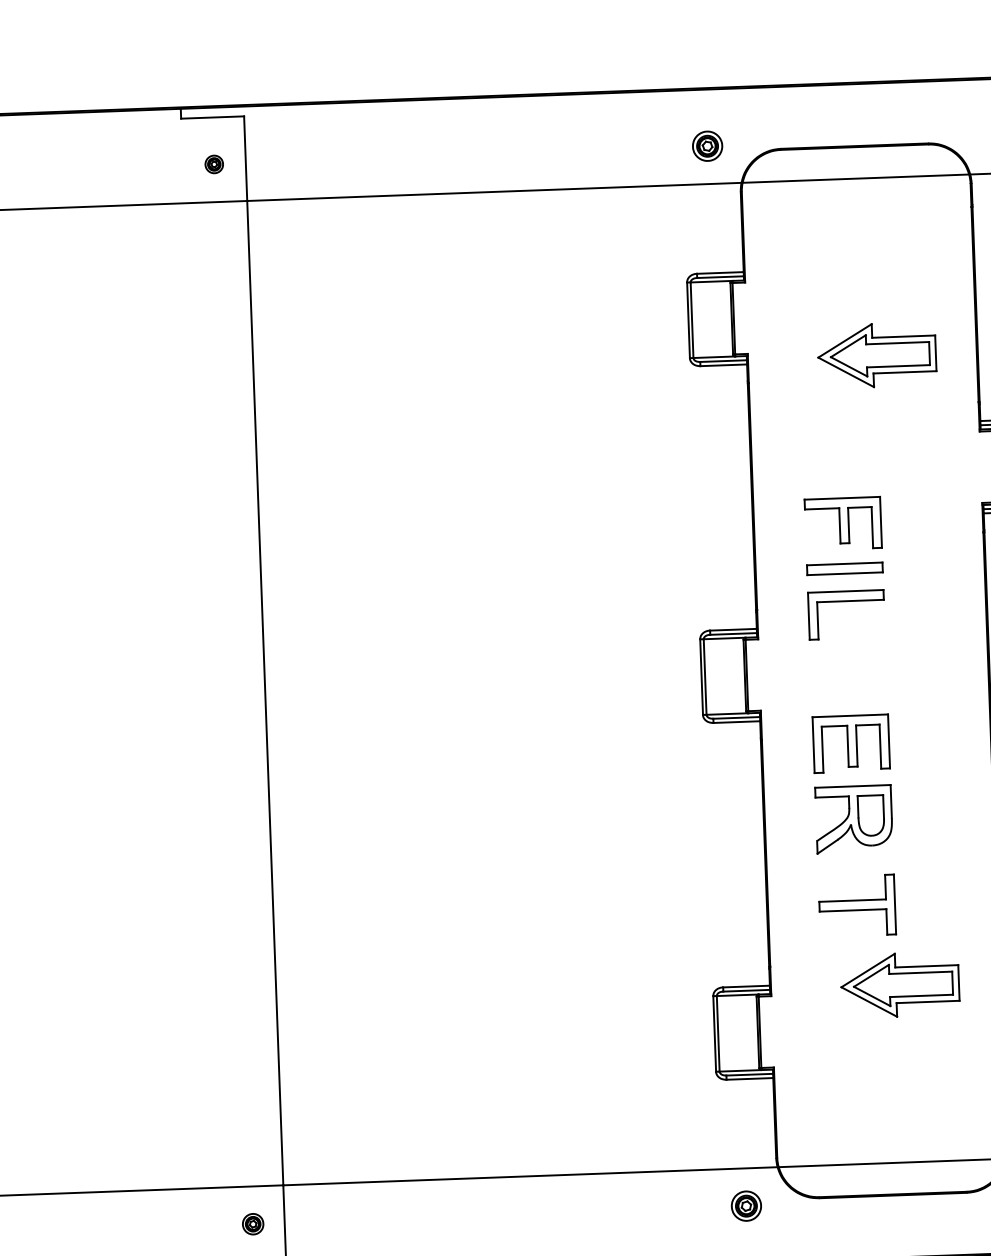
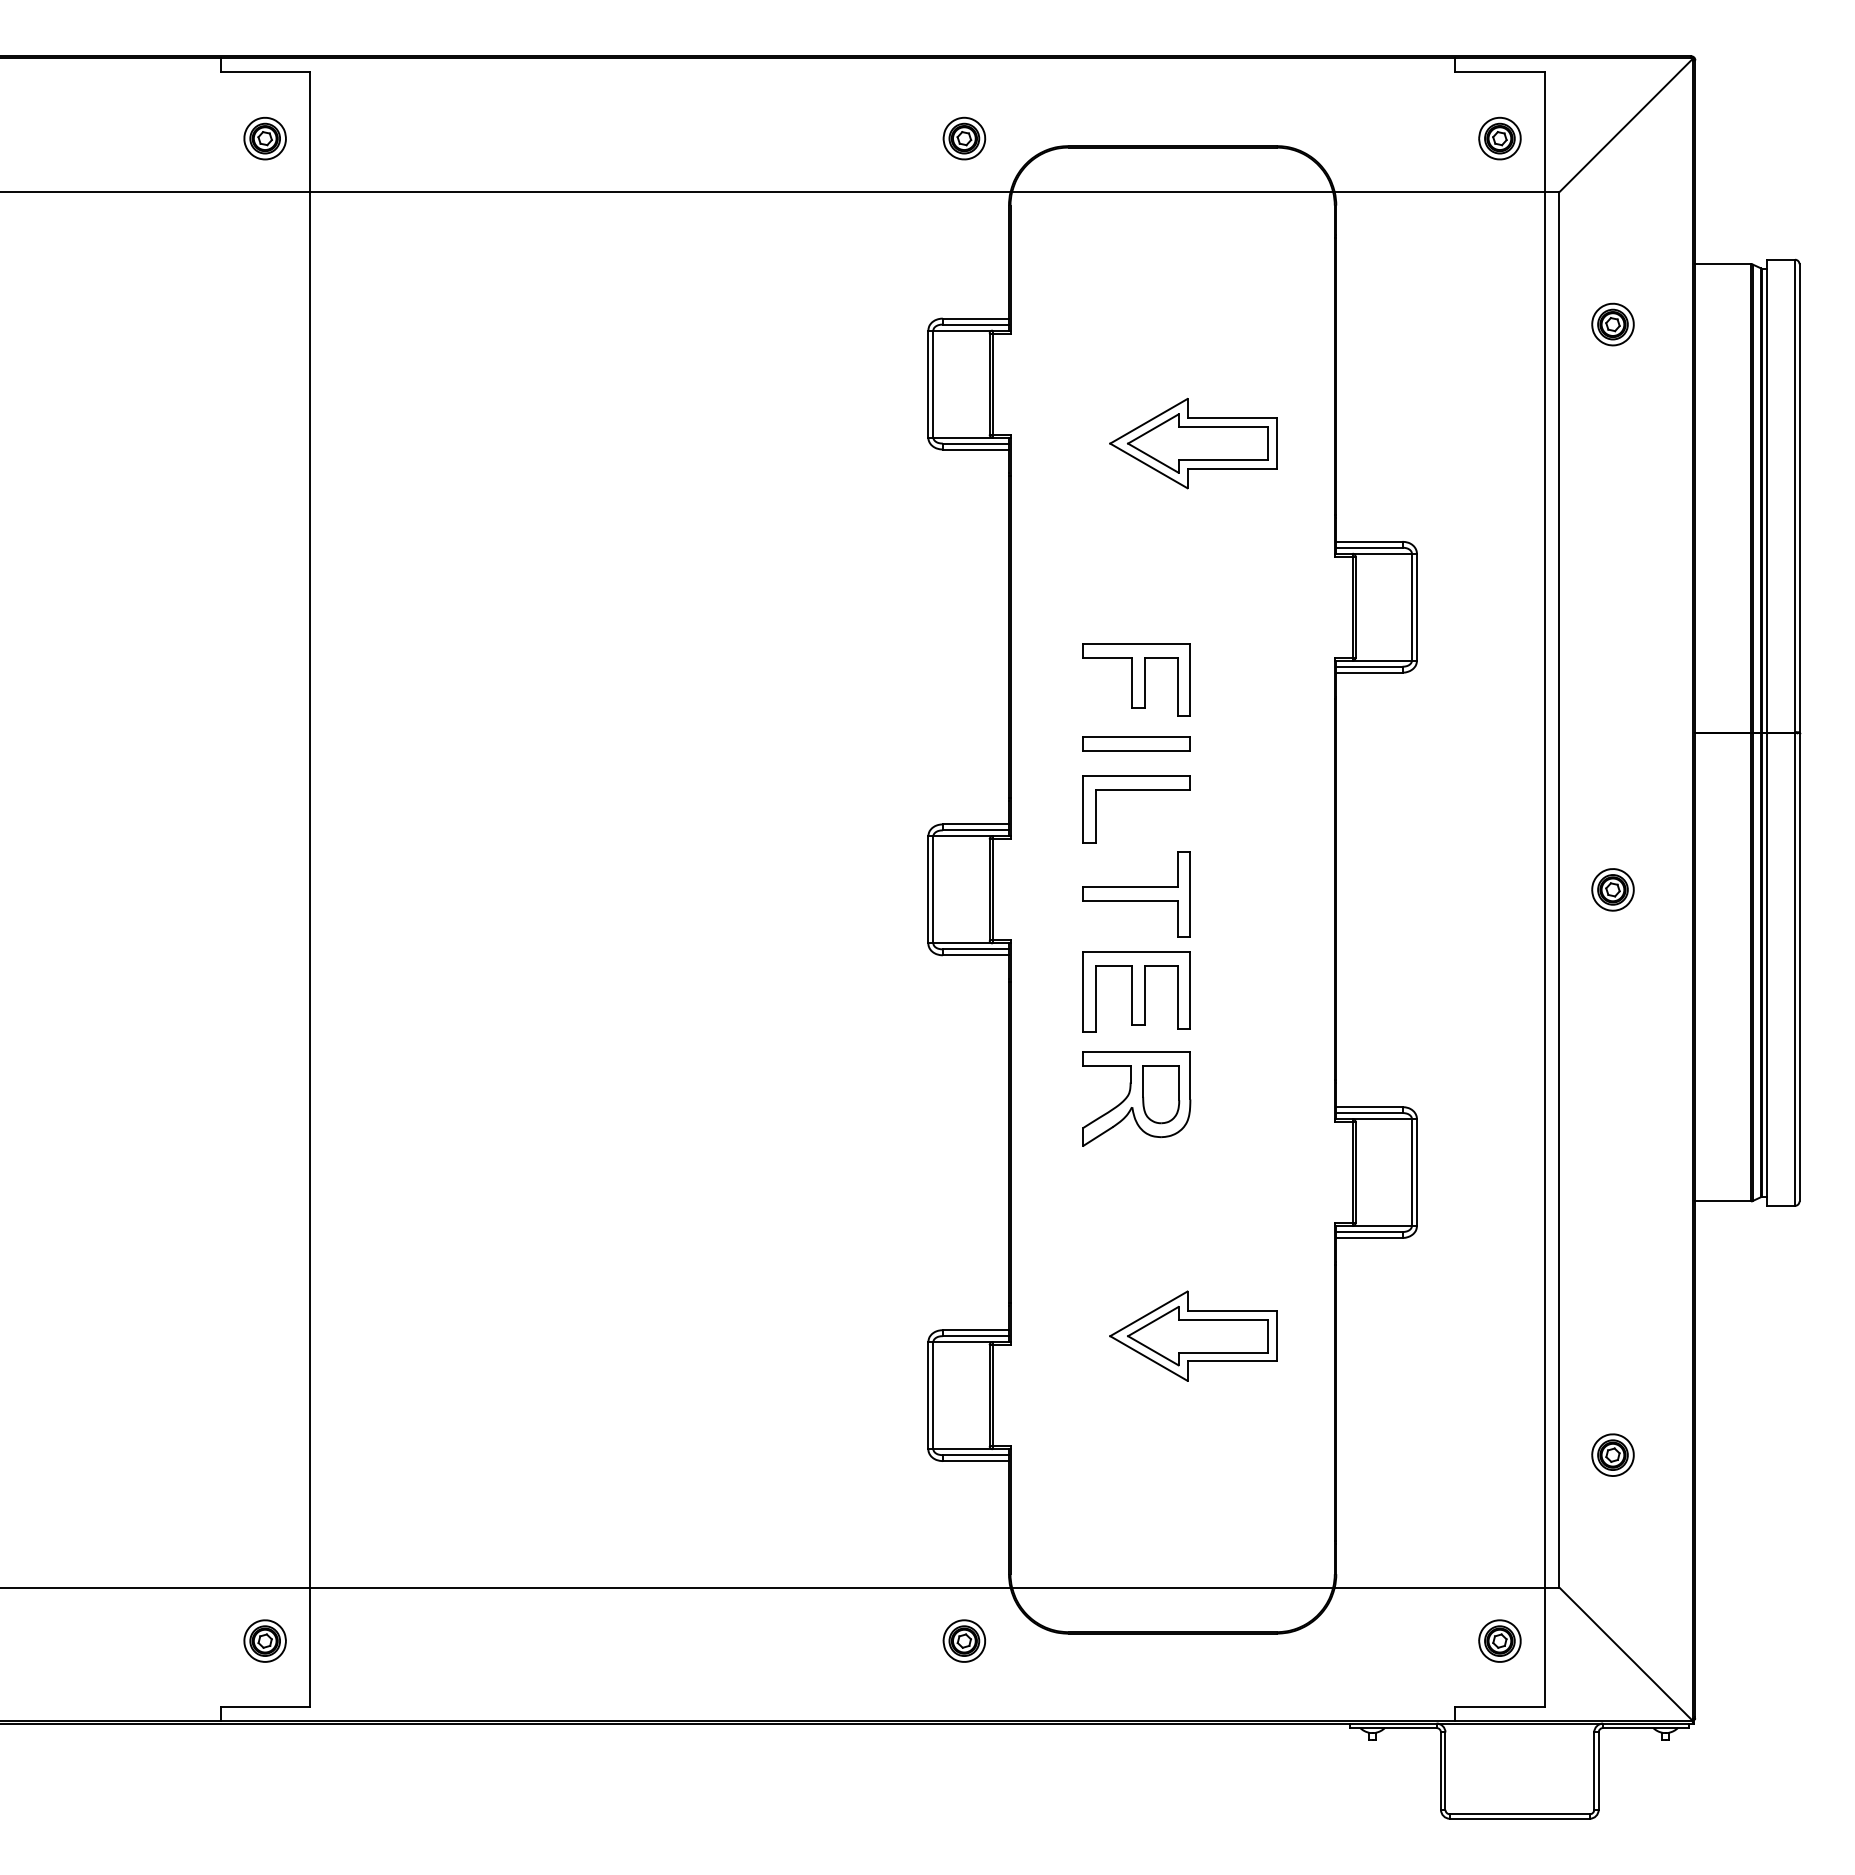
part: (213, 164) -> (264, 138), size x1.67
part: (857, 905) -> (1136, 894), moved
part: (252, 1223) -> (264, 1640), size x1.43

